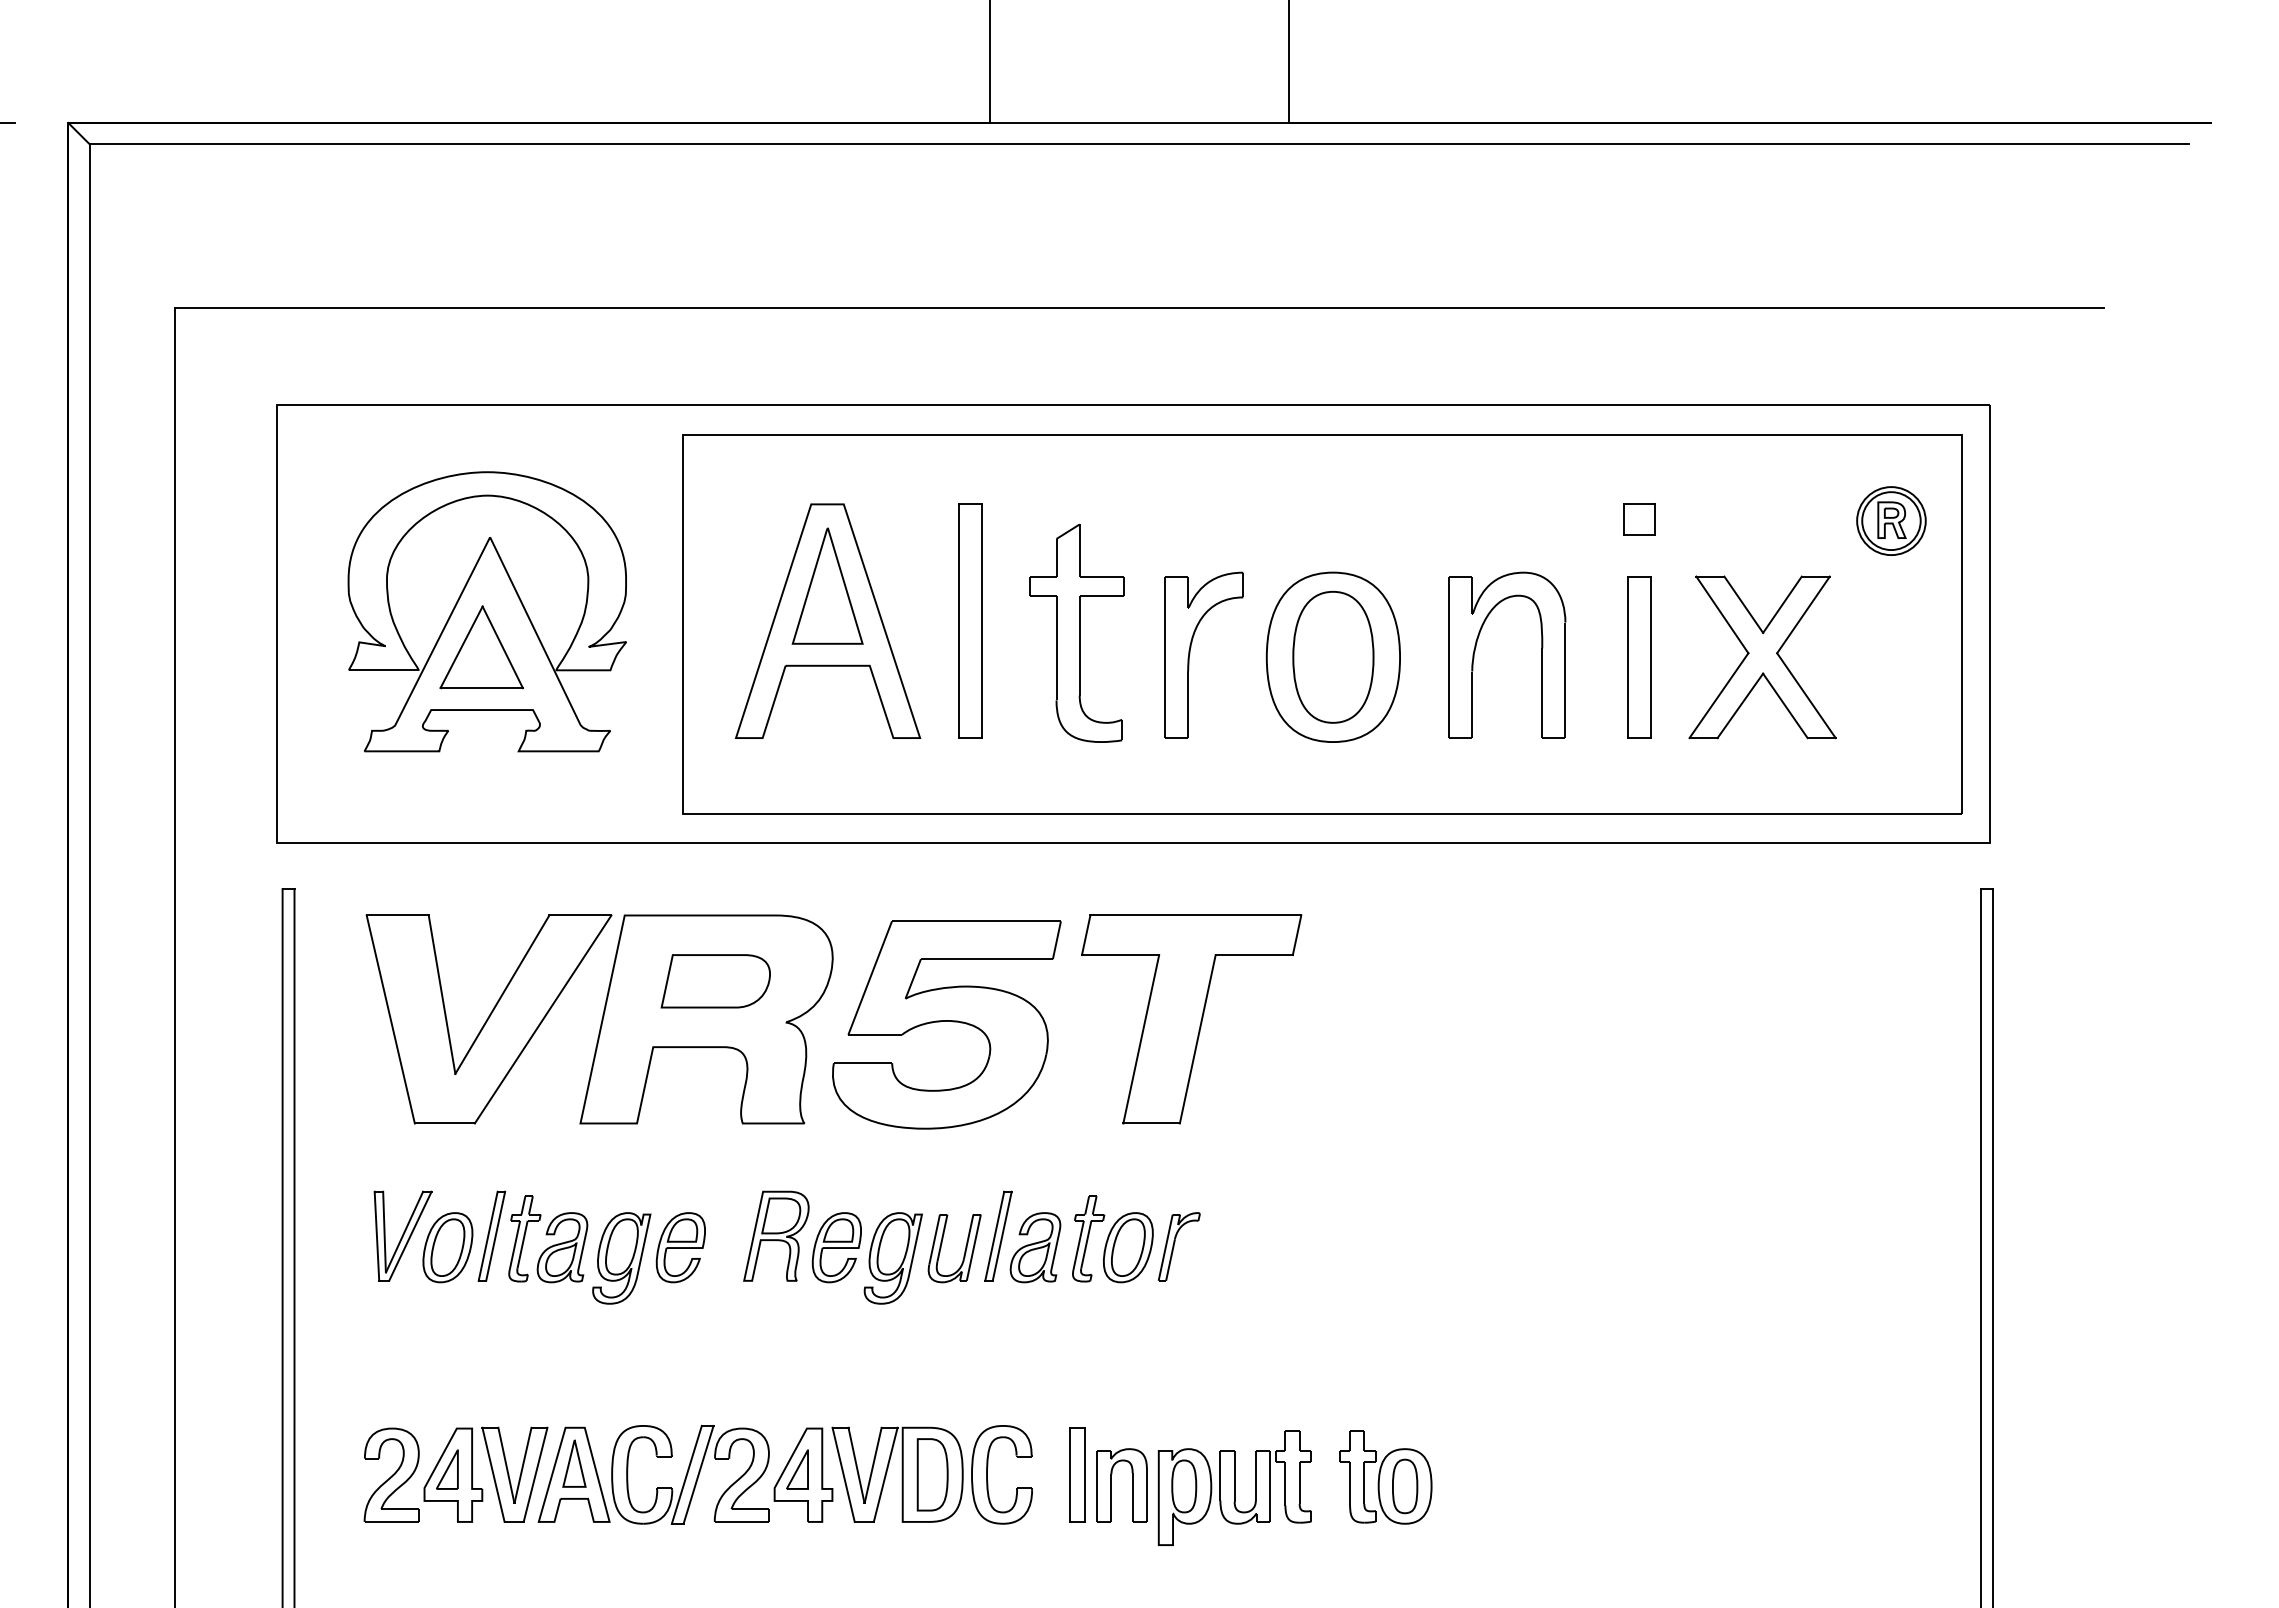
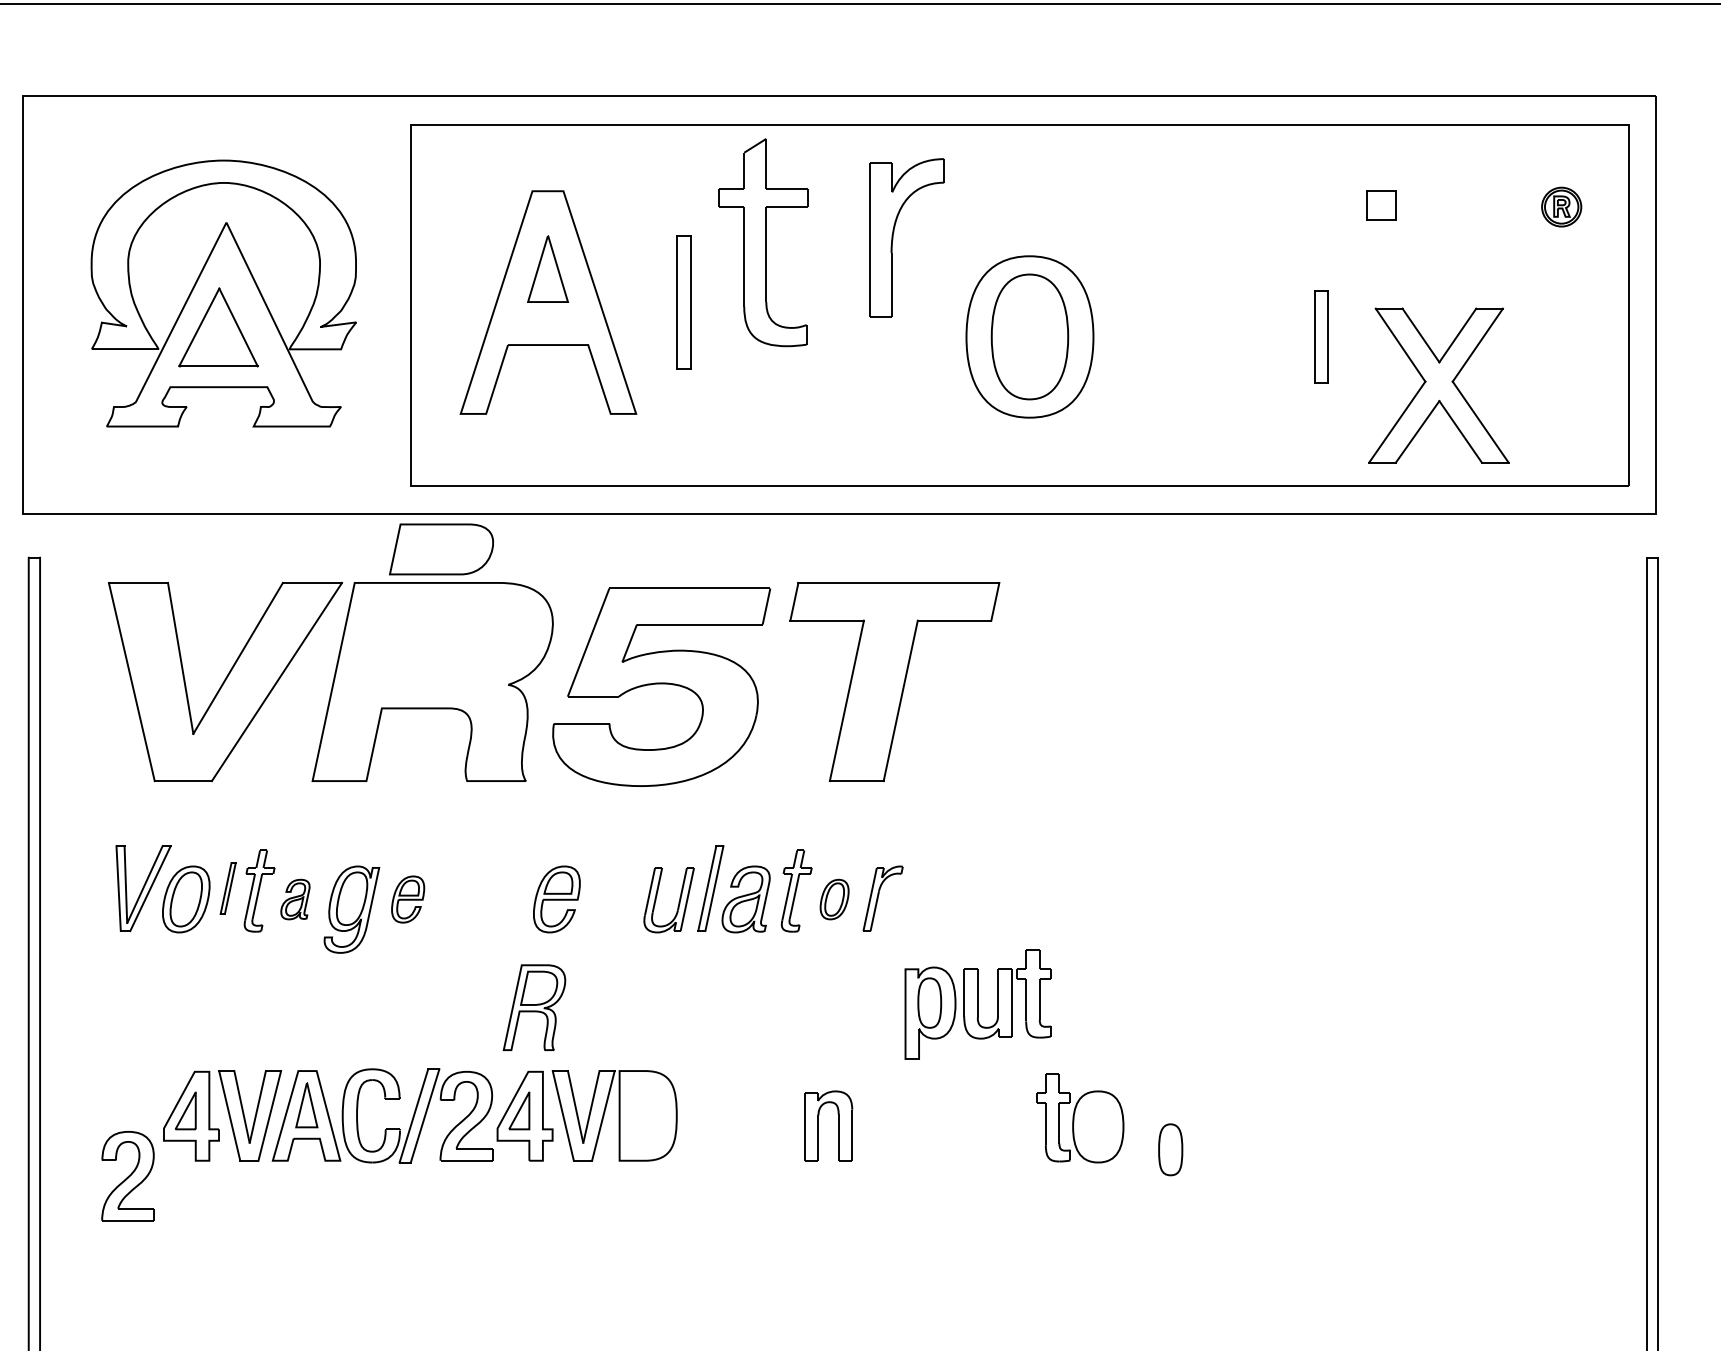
part: (1639, 519) -> (1381, 205), moved
part: (1891, 520) -> (1561, 206), size x0.6
part: (827, 585) -> (547, 268), size x0.6
part: (970, 620) -> (684, 301), size x0.6
part: (1076, 633) -> (763, 242), moved
part: (1476, 647) -> (1166, 327), removed
part: (1190, 654) -> (893, 237), moved
part: (1639, 657) -> (1321, 337), size x0.6
part: (1762, 657) -> (1438, 385), moved
part: (715, 981) -> (441, 549), moved
part: (491, 1235) -> (227, 887), size x0.6
part: (776, 1235) -> (534, 1006), moved
part: (562, 1247) -> (295, 899), size x0.6
part: (680, 1247) -> (407, 899), size x0.7
part: (1128, 1247) -> (834, 899), size x0.6
part: (892, 1258) -> (609, 909), removed
part: (391, 1474) -> (127, 1175), moved
part: (932, 1474) -> (647, 1115), removed
part: (987, 1474) -> (700, 1115), removed
part: (1077, 1474) -> (786, 1115), removed
part: (1405, 1486) -> (1171, 1149), moved
part: (1234, 1487) -> (977, 1004), moved

